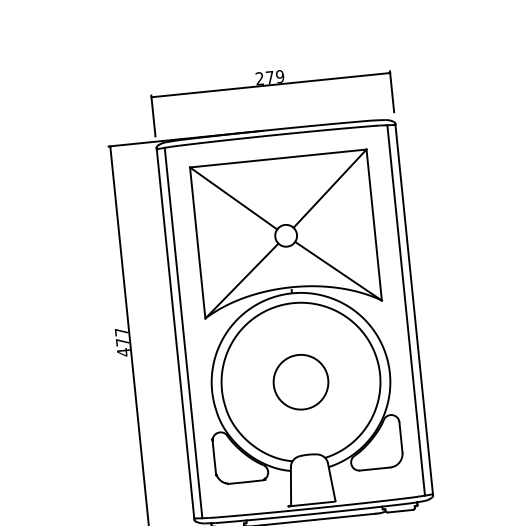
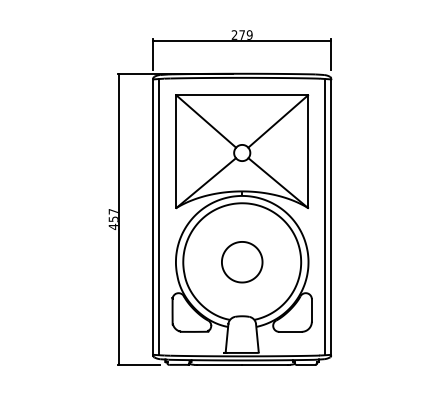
text: (121, 342) -> (112, 219), 477 -> 457

